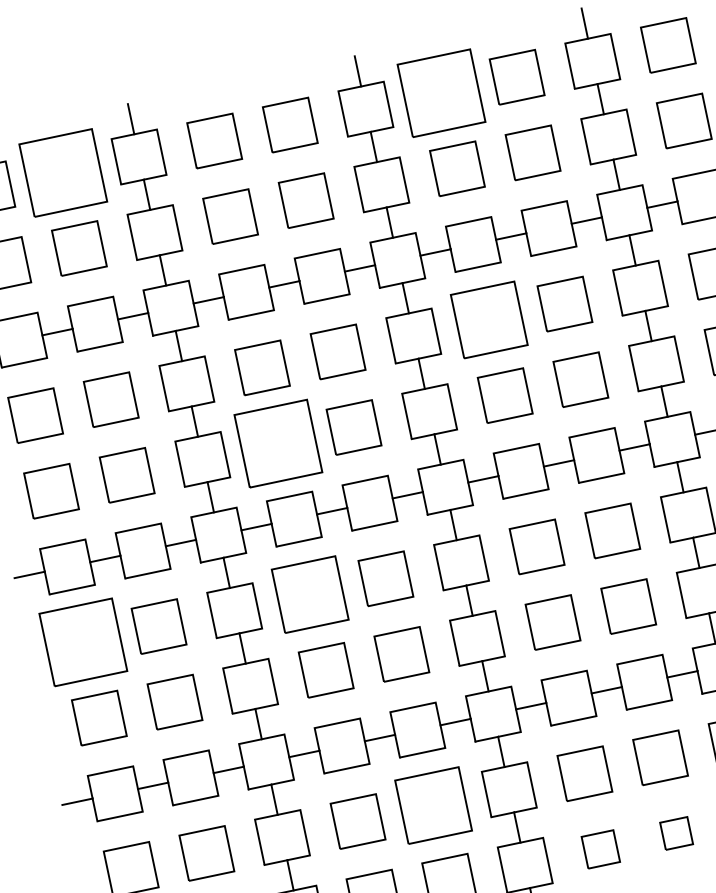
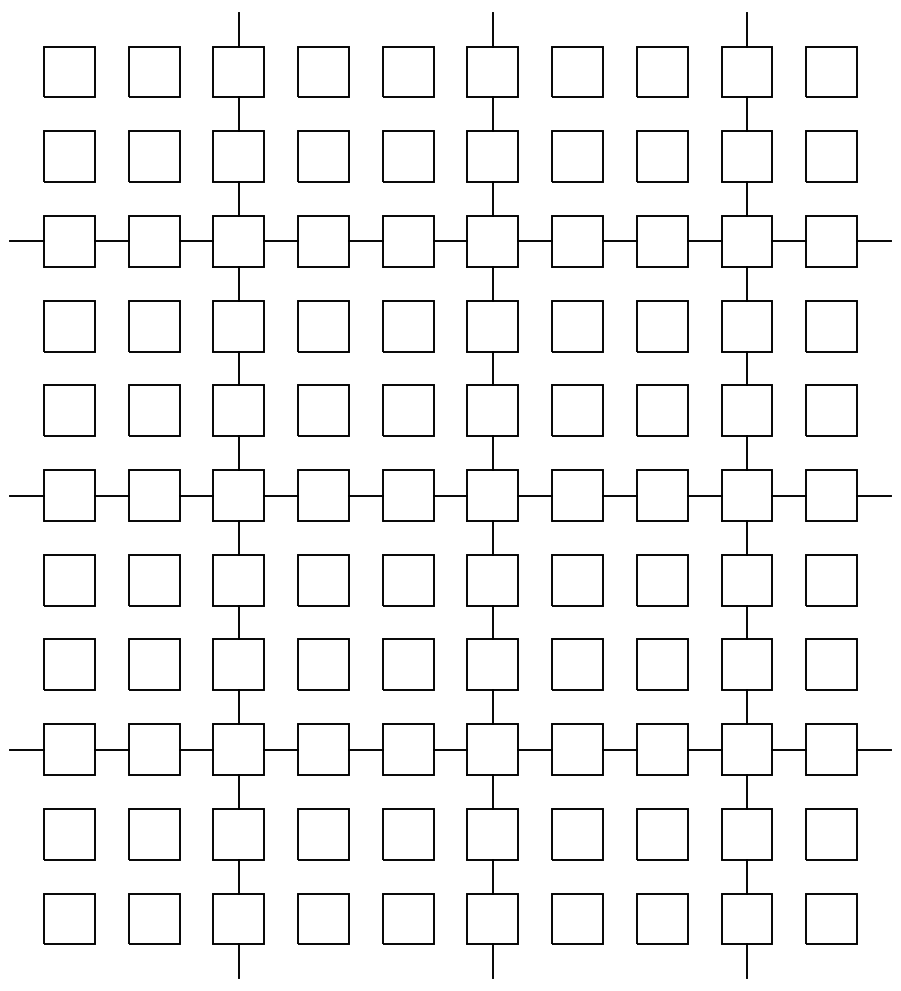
part: (441, 92) -> (577, 71), size x0.62
part: (63, 172) -> (154, 71), size x0.62
part: (489, 320) -> (577, 326), size x0.71
part: (278, 443) -> (323, 410), size x0.62
part: (310, 595) -> (323, 580), size x0.71
part: (83, 642) -> (69, 580), size x0.62
part: (434, 805) -> (408, 834), size x0.71
part: (676, 833) -> (662, 918), size x1.67
part: (600, 849) -> (577, 918), size x1.43

